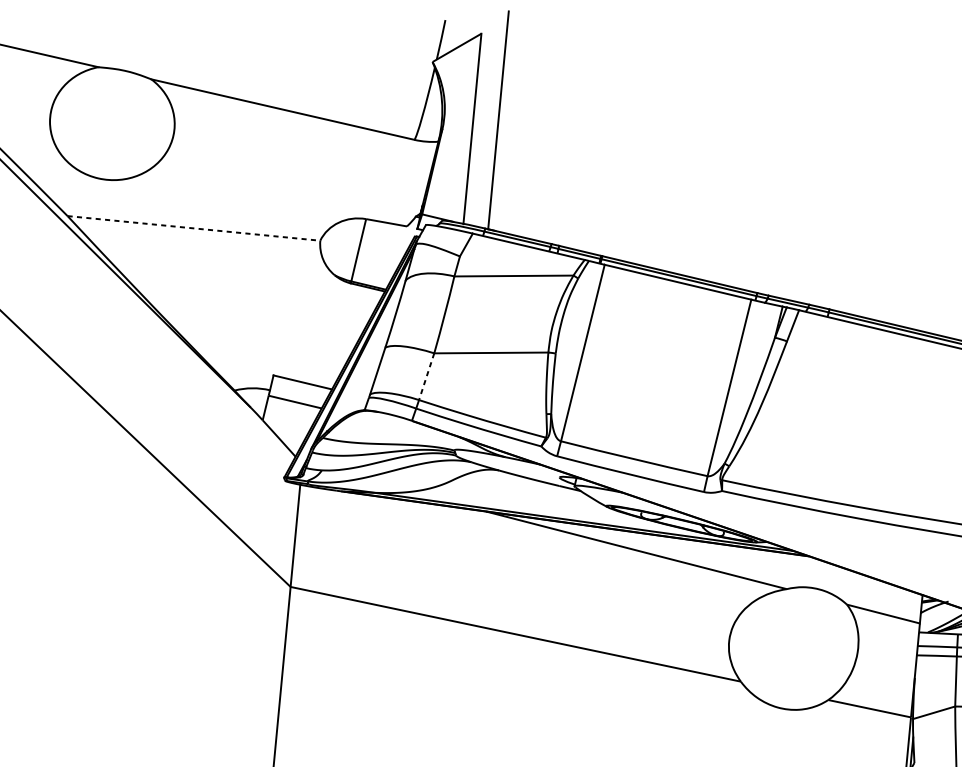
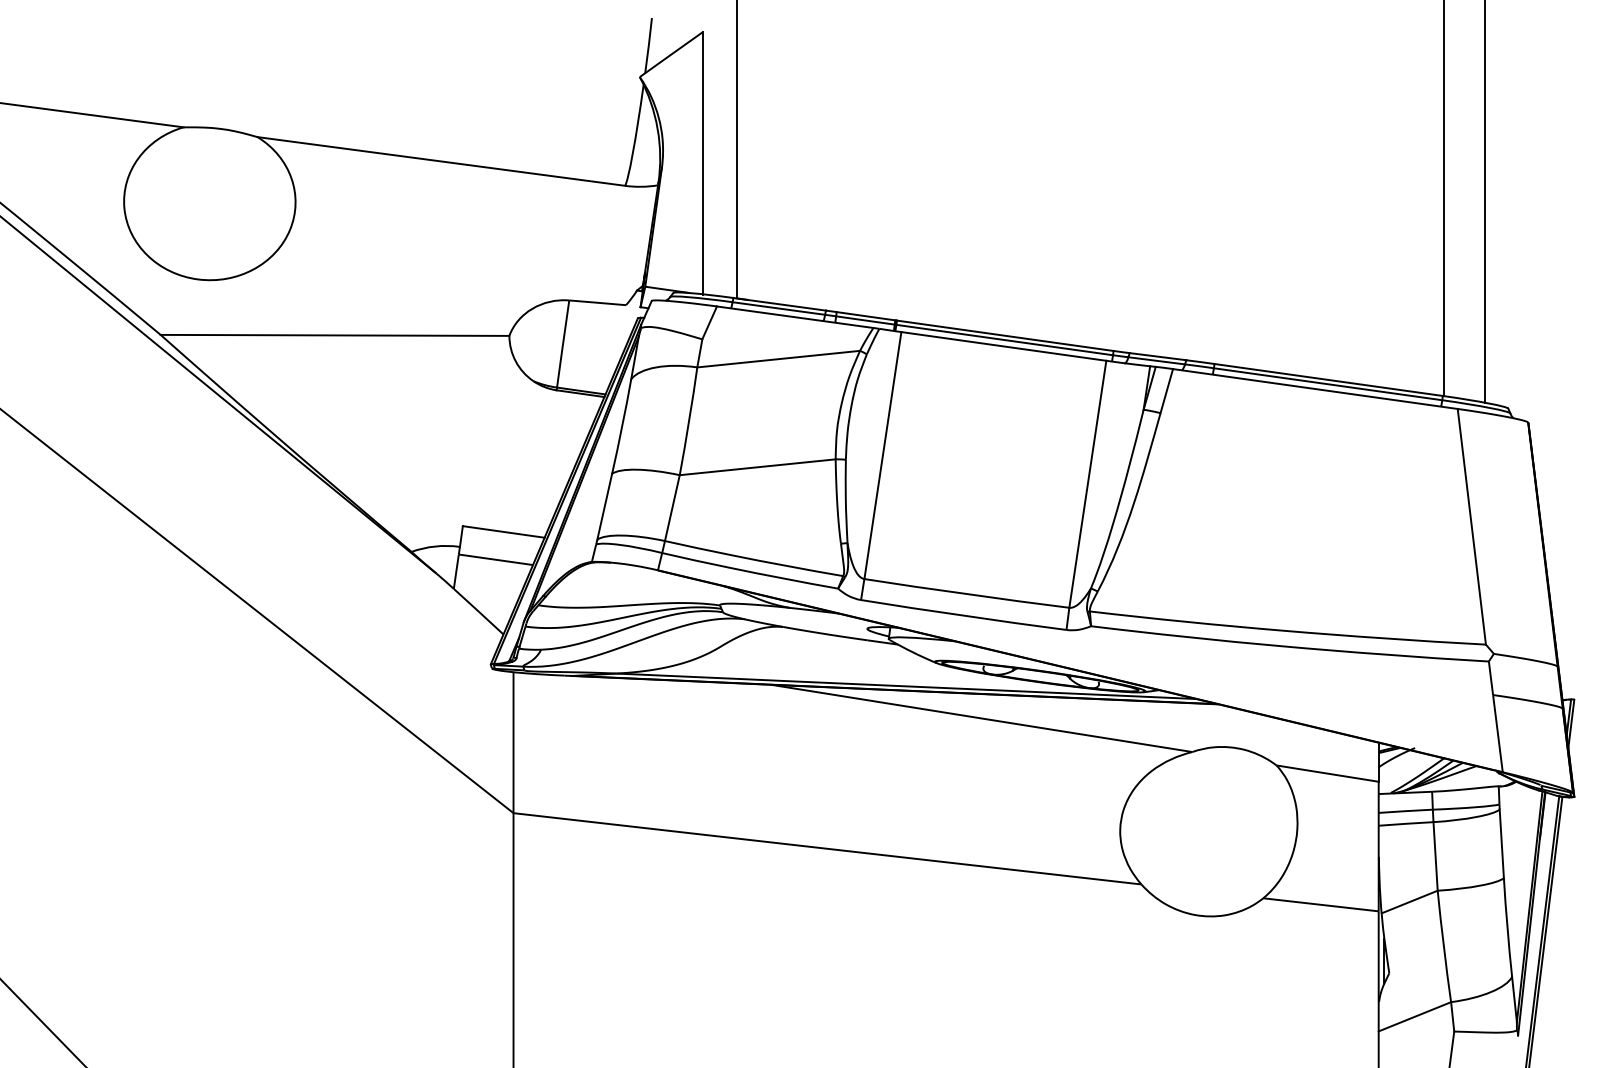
line: (194, 228) -> (335, 335), dashed -> solid
line: (426, 377) -> (672, 508), dashed -> solid

